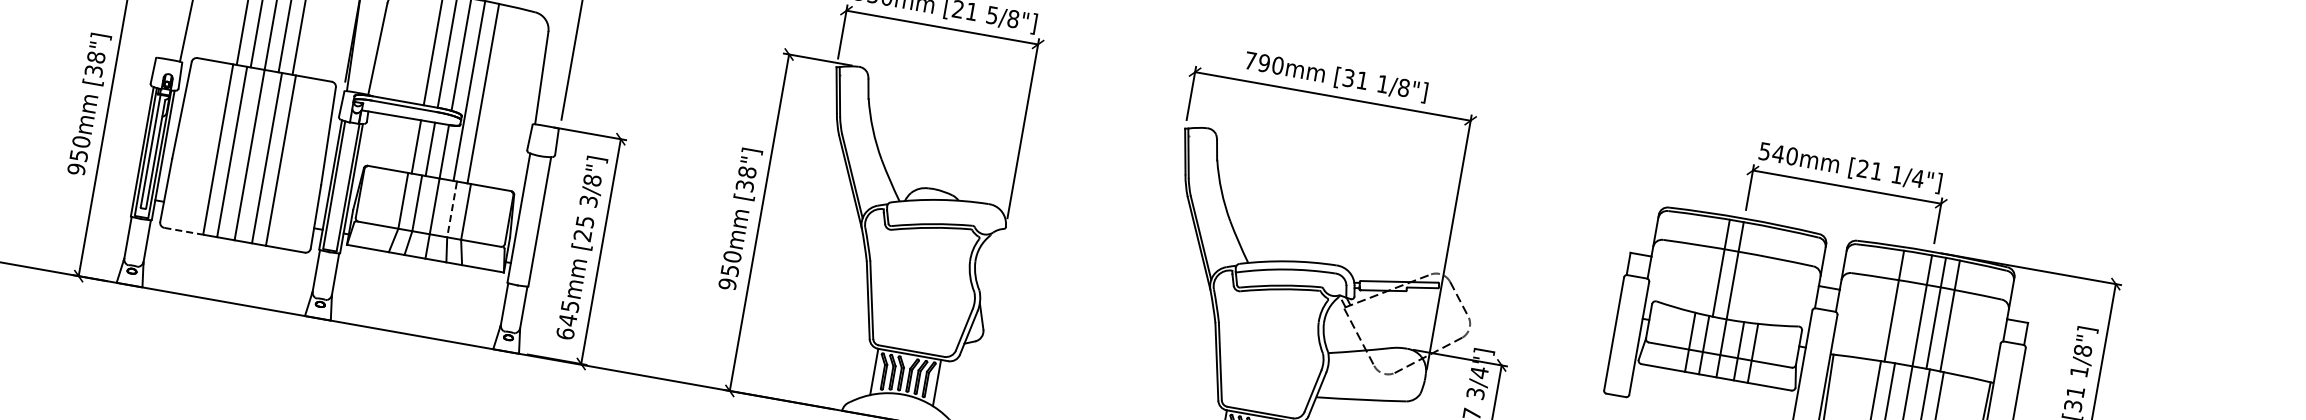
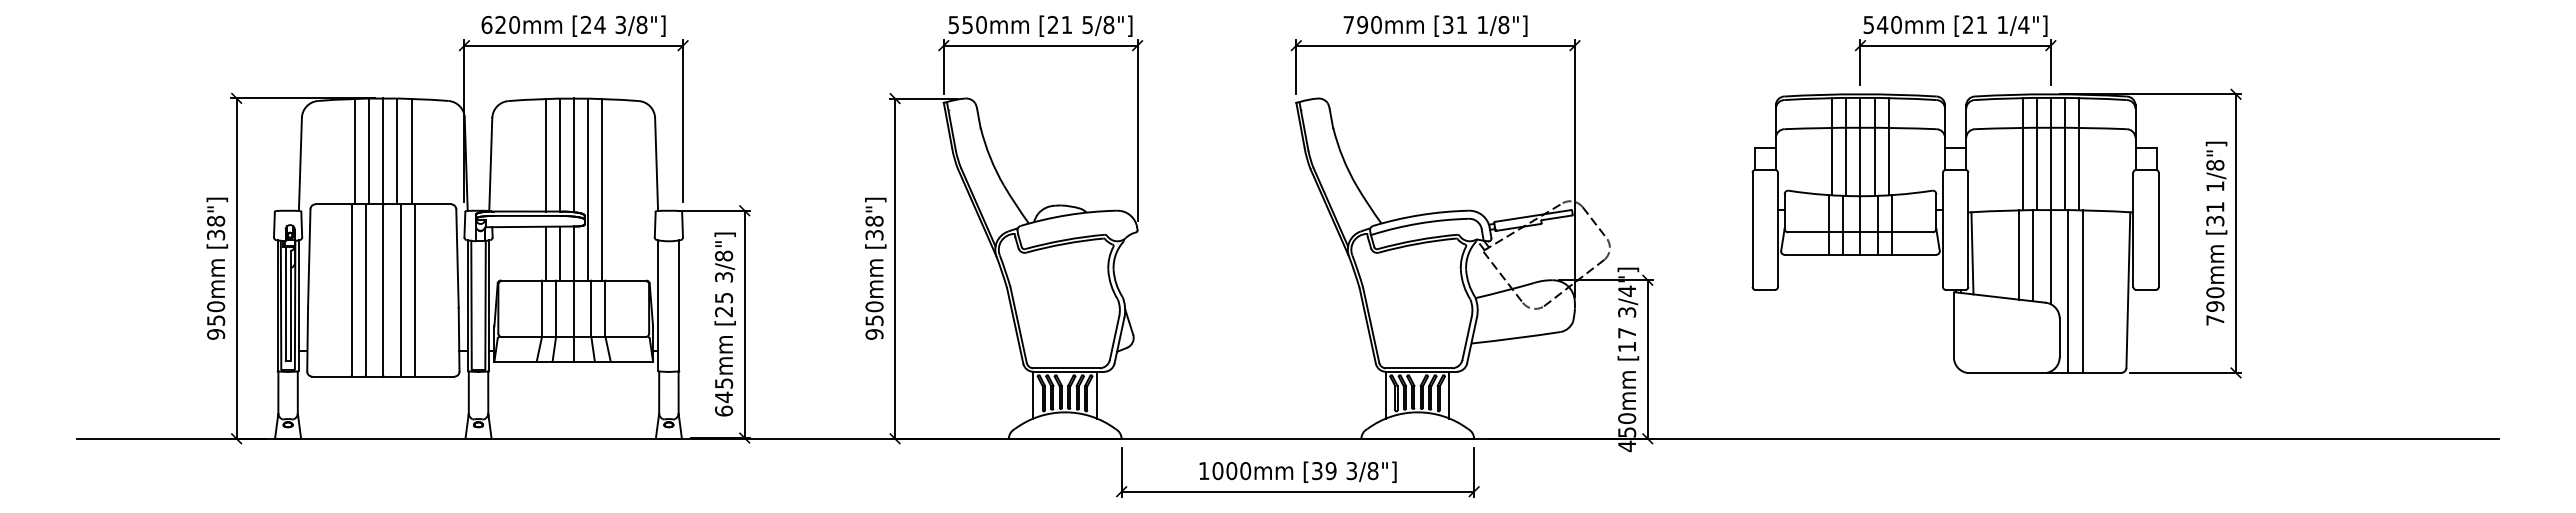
line: (452, 210) -> (591, 309), dashed -> solid
line: (184, 231) -> (332, 376), dashed -> solid
line: (1707, 265) -> (1832, 146), added
line: (1749, 272) -> (1874, 146), added
line: (1763, 275) -> (1888, 146), added
line: (1908, 307) -> (2036, 153), added

